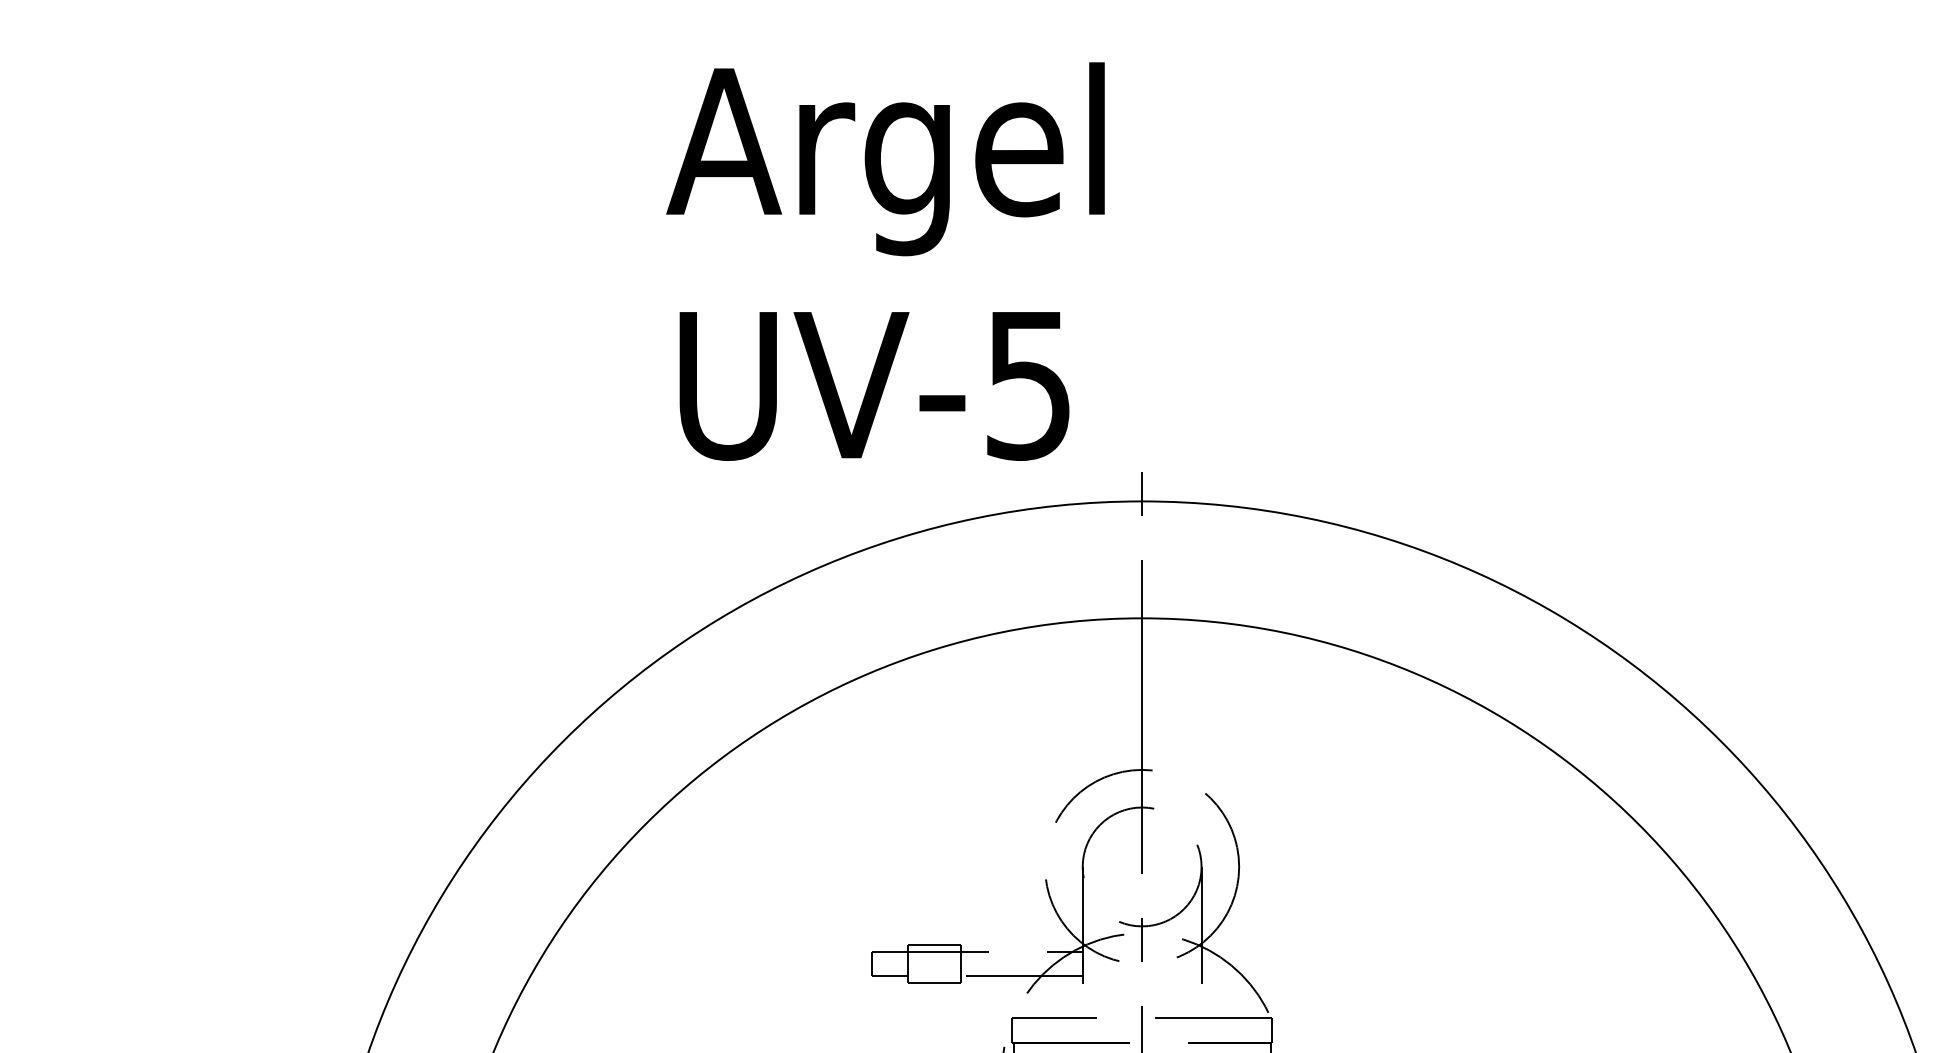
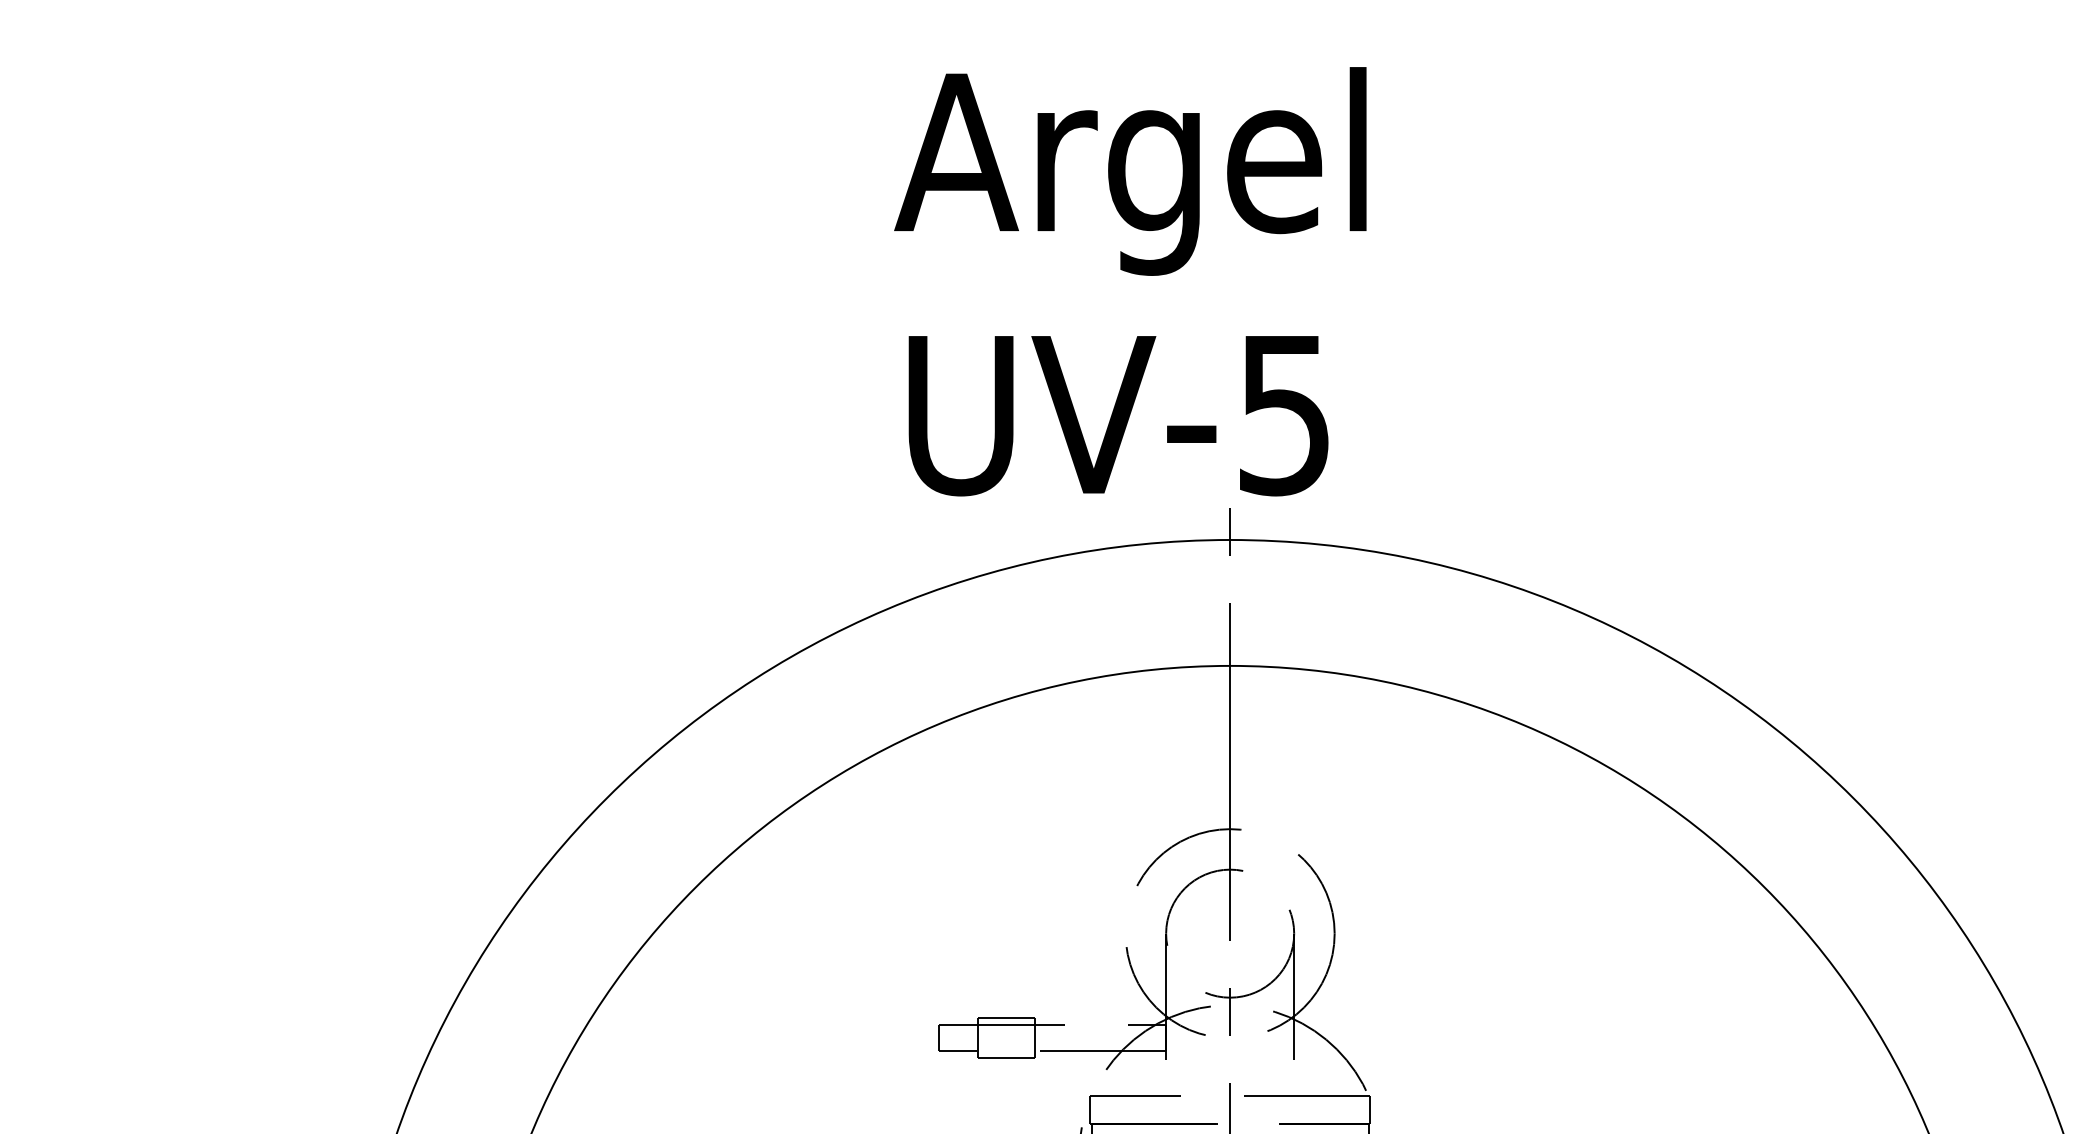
text: (885, 261) -> (1130, 281), moved

